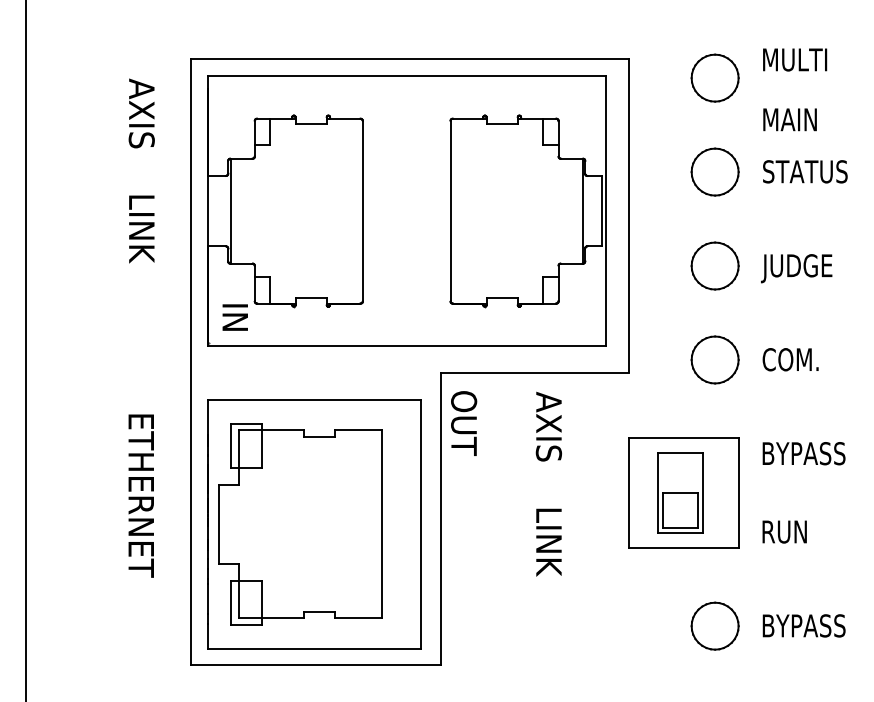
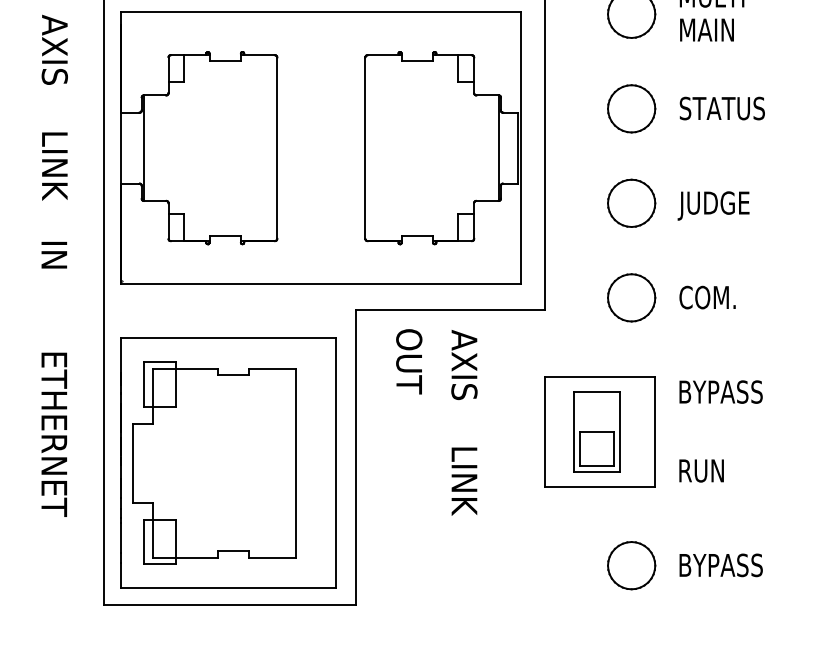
text: (789, 119) -> (706, 29), moved
text: (234, 317) -> (53, 255), moved
text: (464, 423) -> (409, 361), moved

